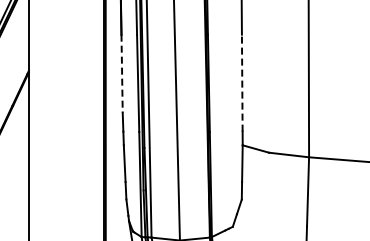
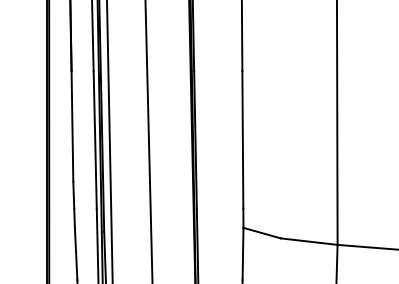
line: (122, 74) -> (73, 127), dashed -> solid
line: (242, 82) -> (243, 138), dashed -> solid

